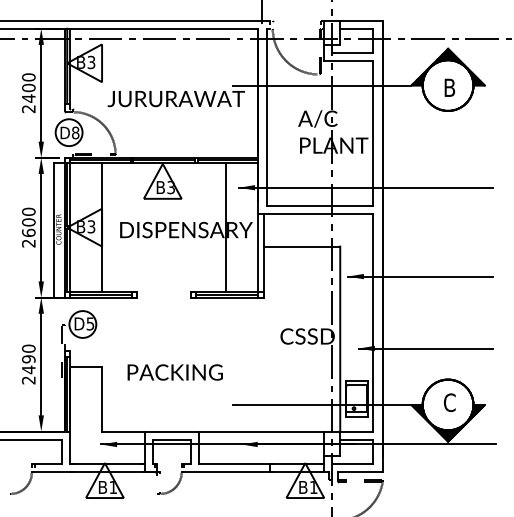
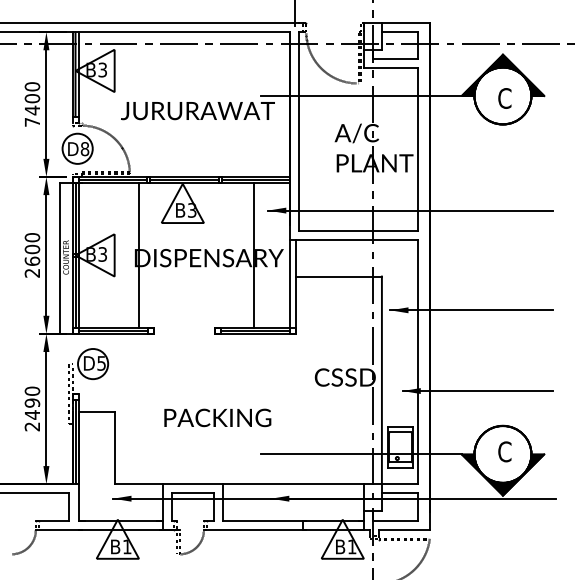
text: (449, 87) -> (504, 98), B -> C
text: (27, 109) -> (31, 122), 2400 -> 7400
line: (101, 227) -> (138, 255), moved
text: (175, 372) -> (217, 417), moved

